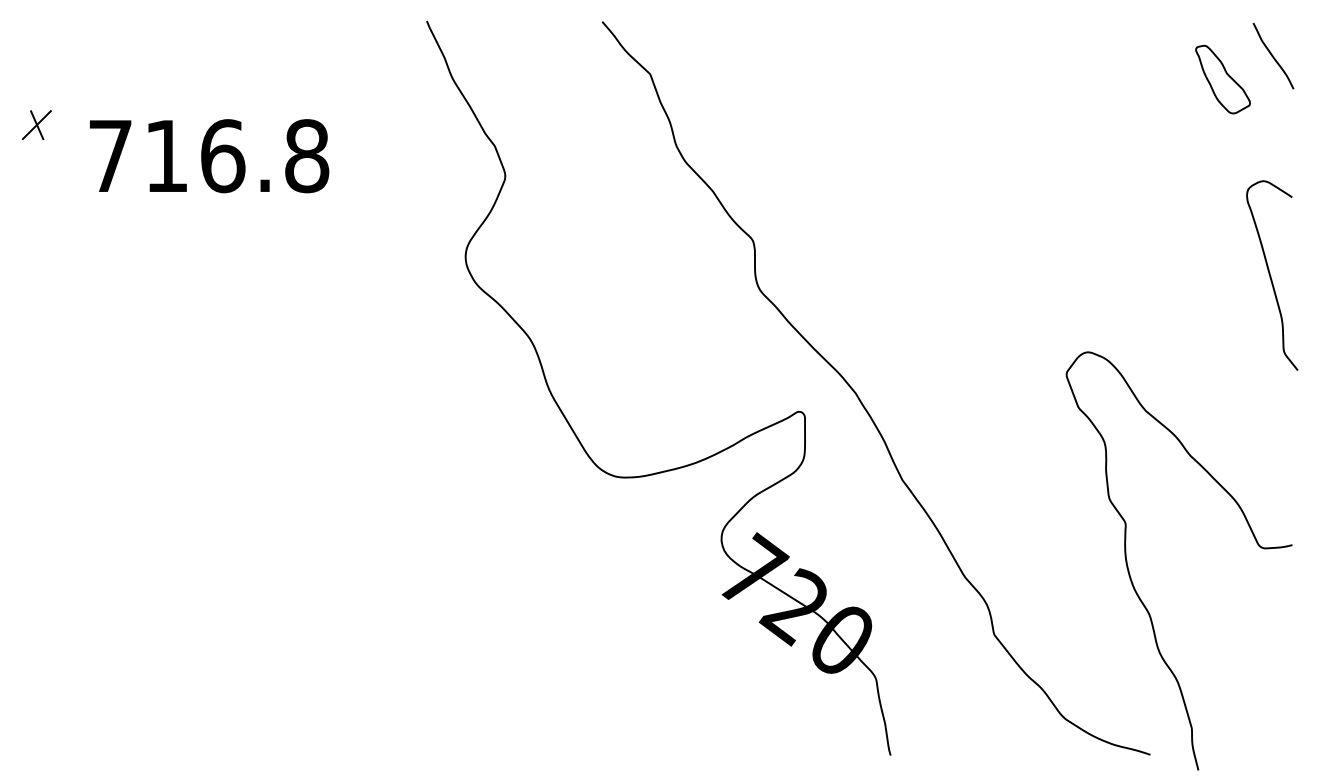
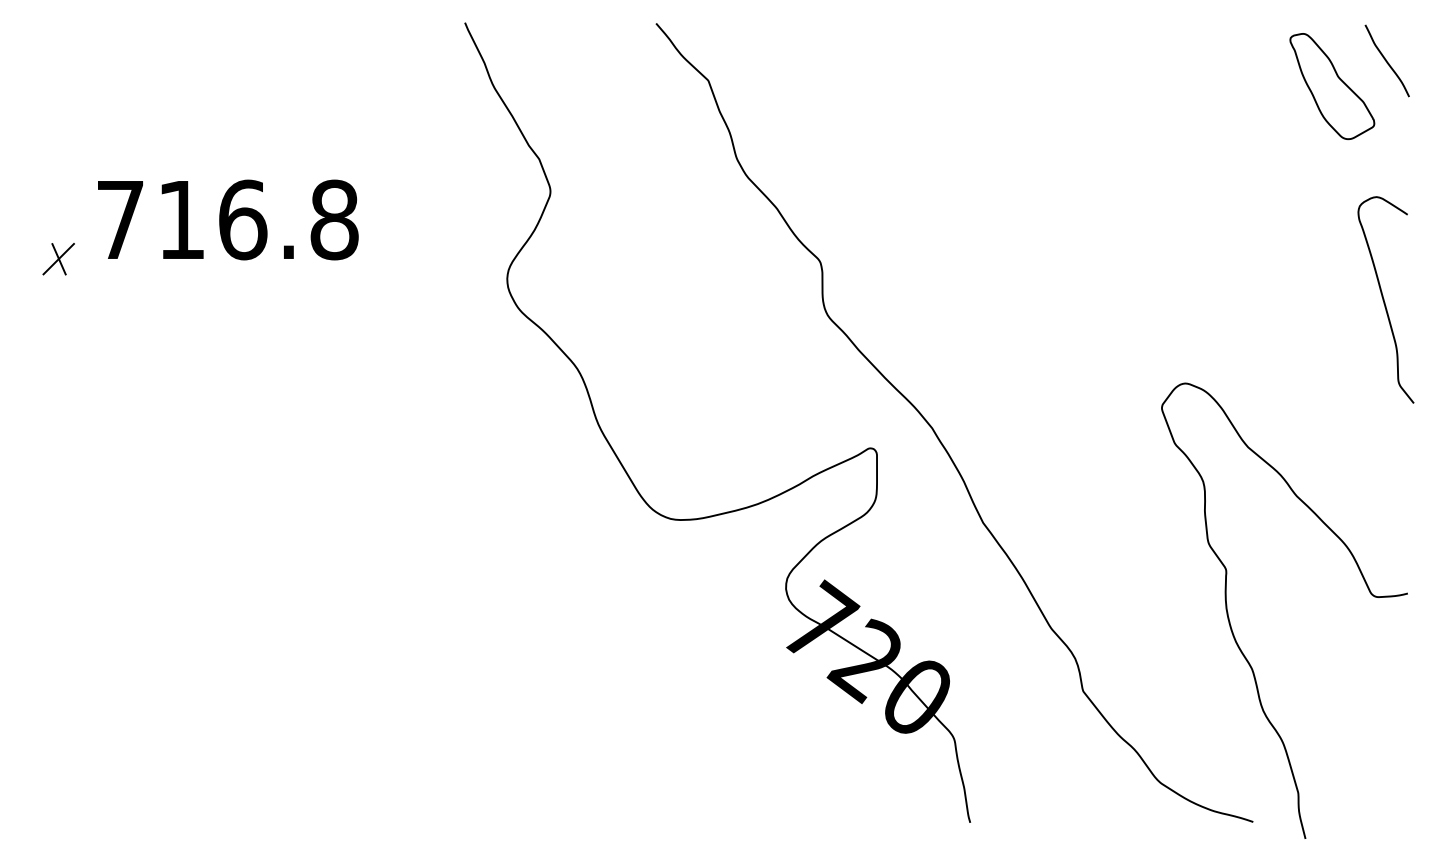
part: (1222, 79) -> (1331, 86), size x1.43
part: (36, 125) -> (58, 259), moved
text: (209, 156) -> (228, 220), moved

